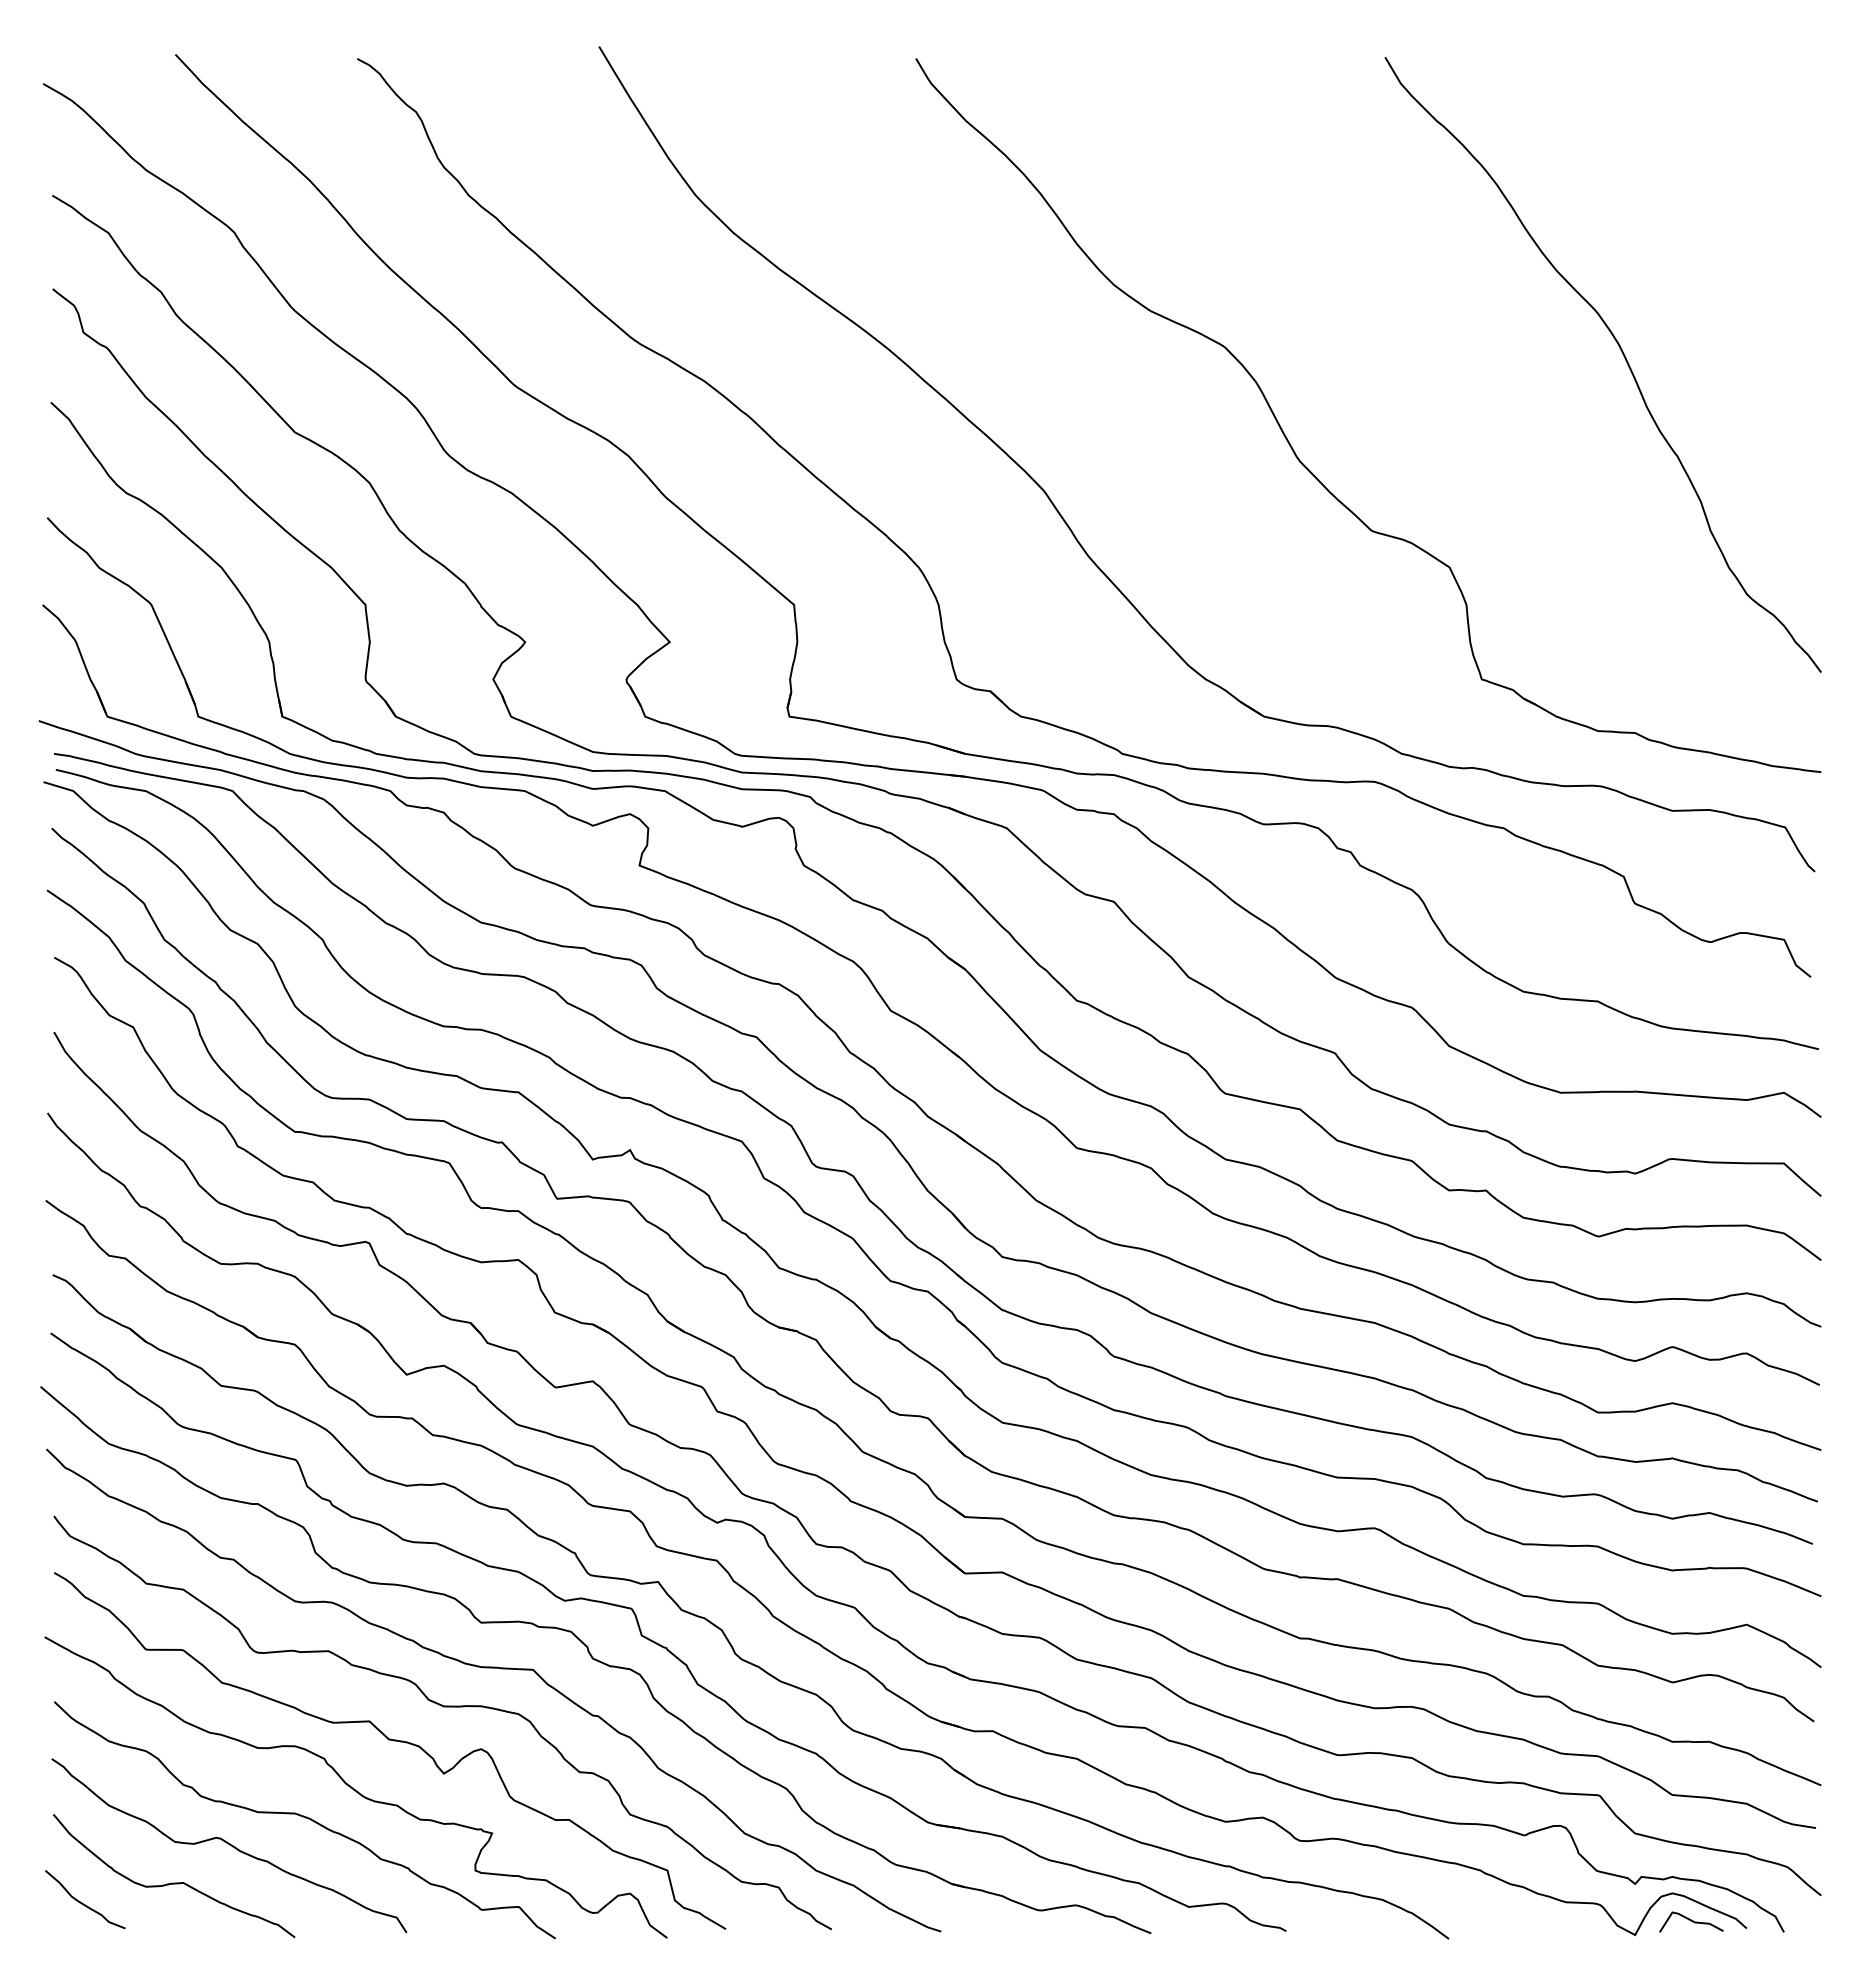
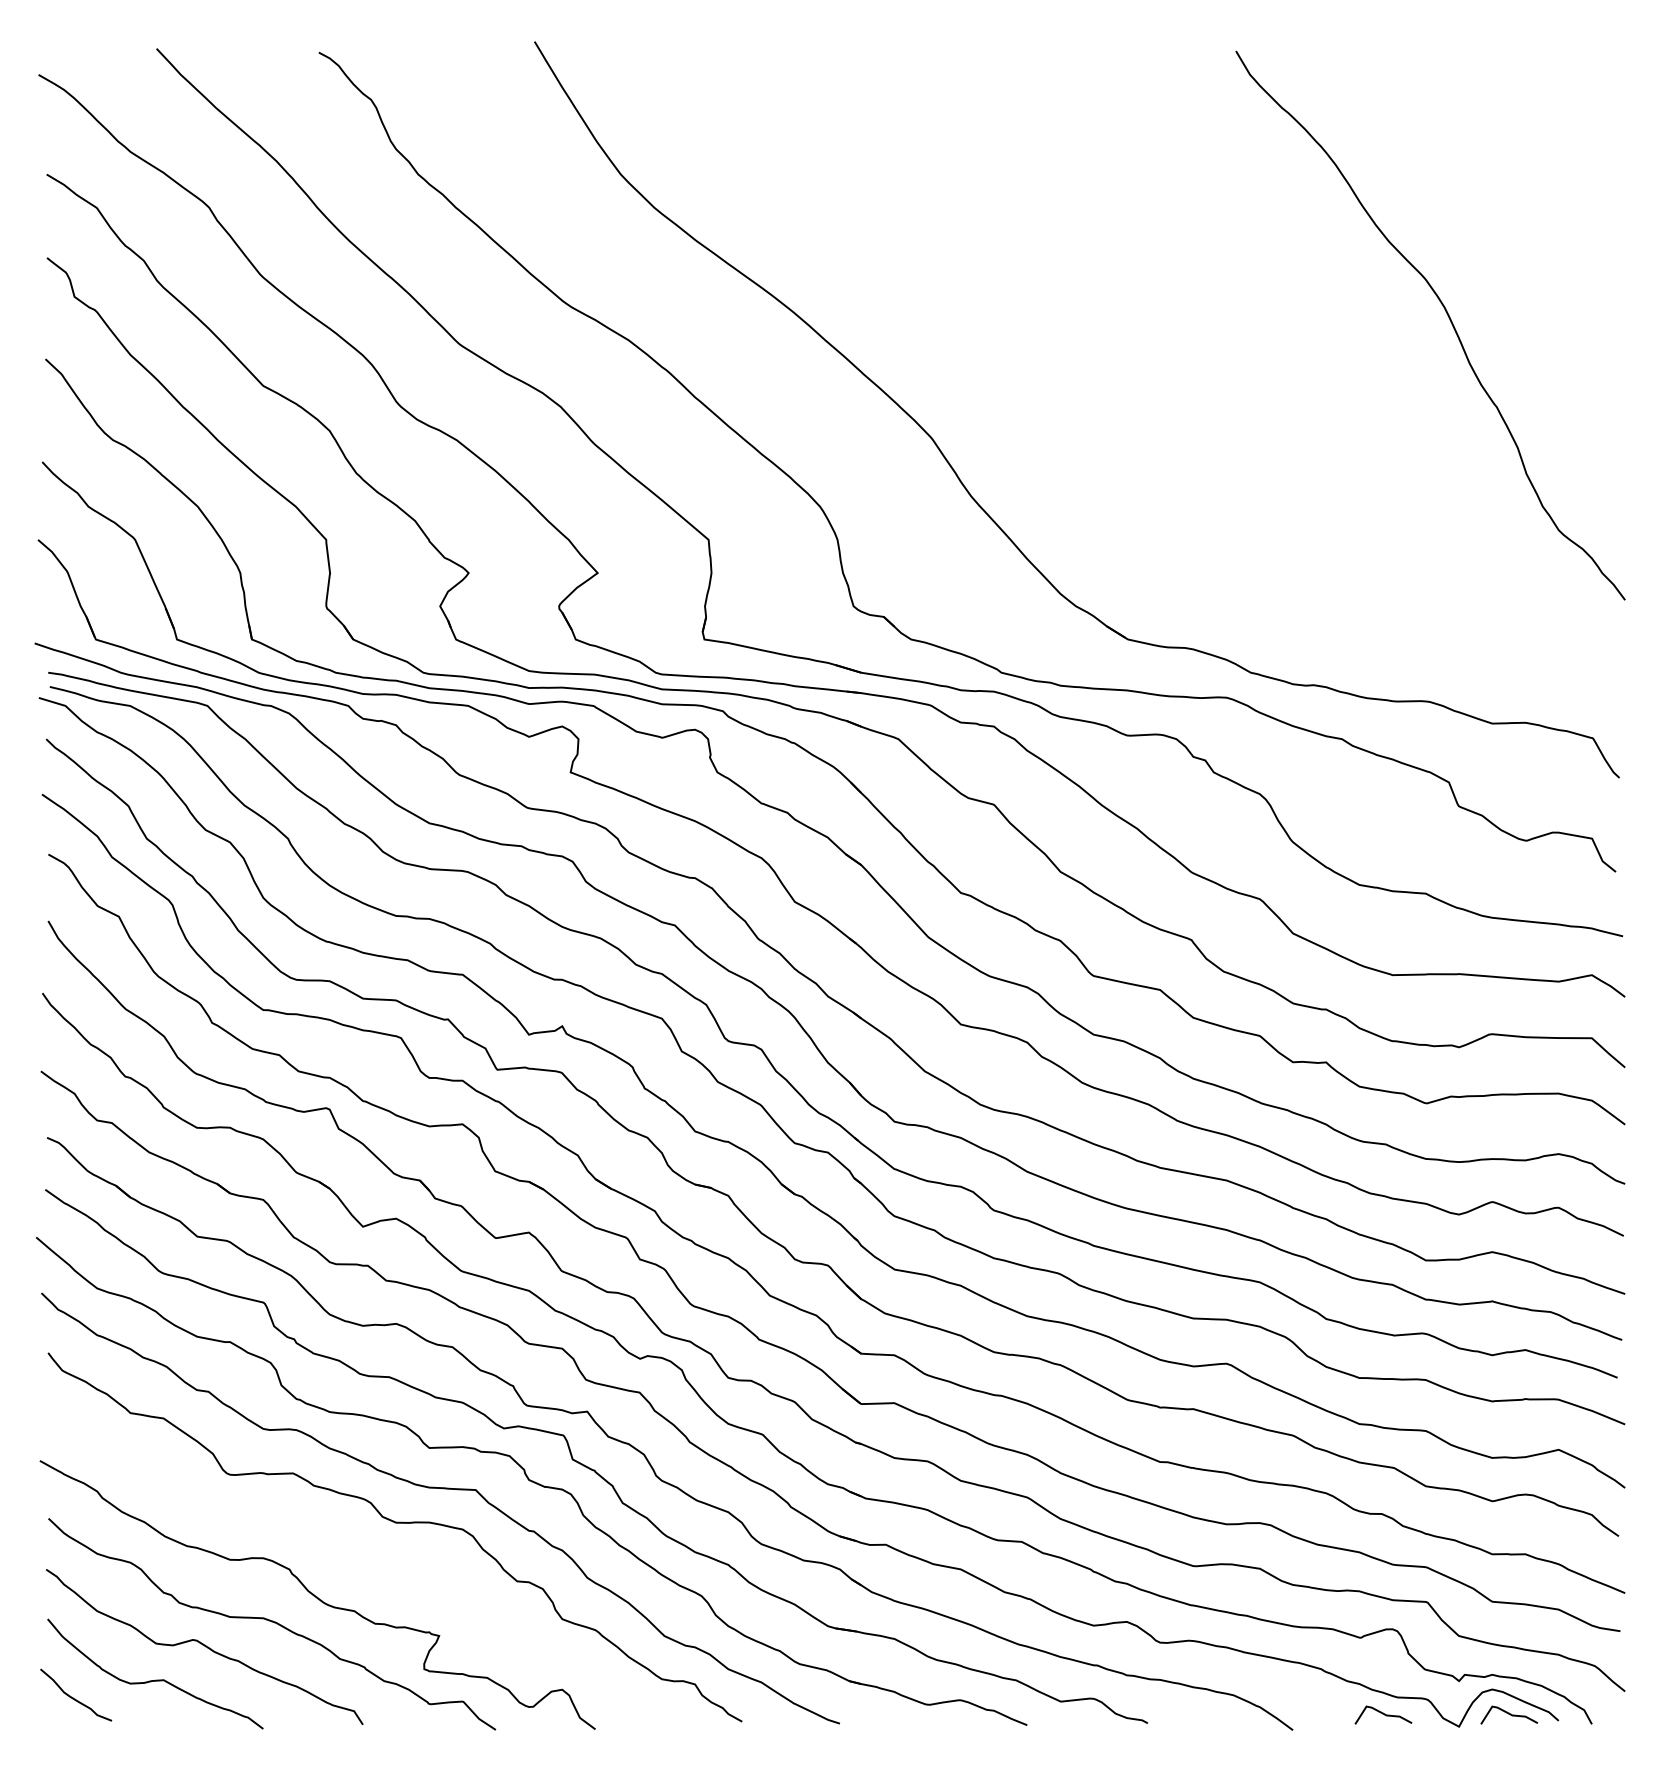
part: (1311, 471) -> (1170, 420), removed
curve: (393, 1741) -> (351, 1553), removed
curve: (1550, 1921) -> (1383, 1714), added

